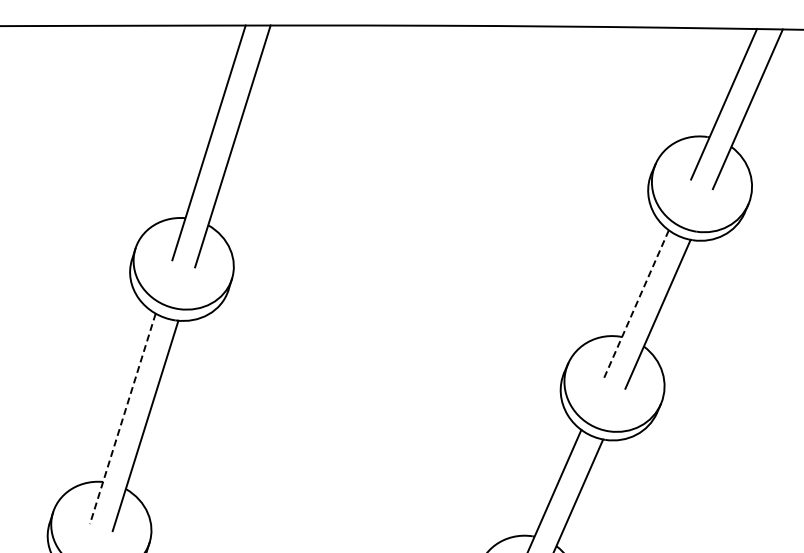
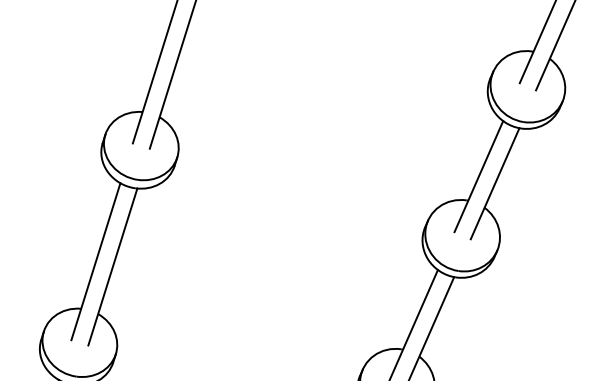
line: (636, 305) -> (479, 177), dashed -> solid
line: (122, 419) -> (95, 262), dashed -> solid

